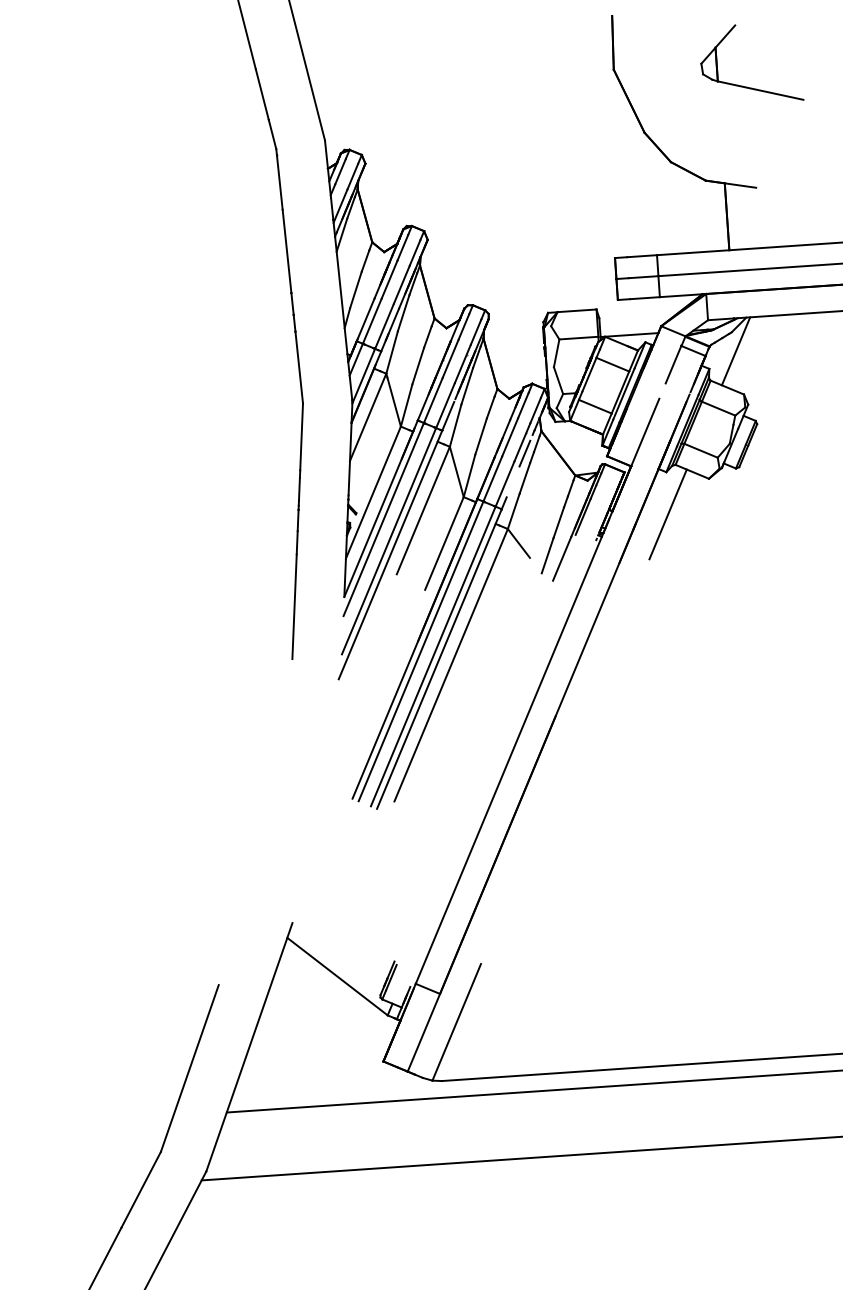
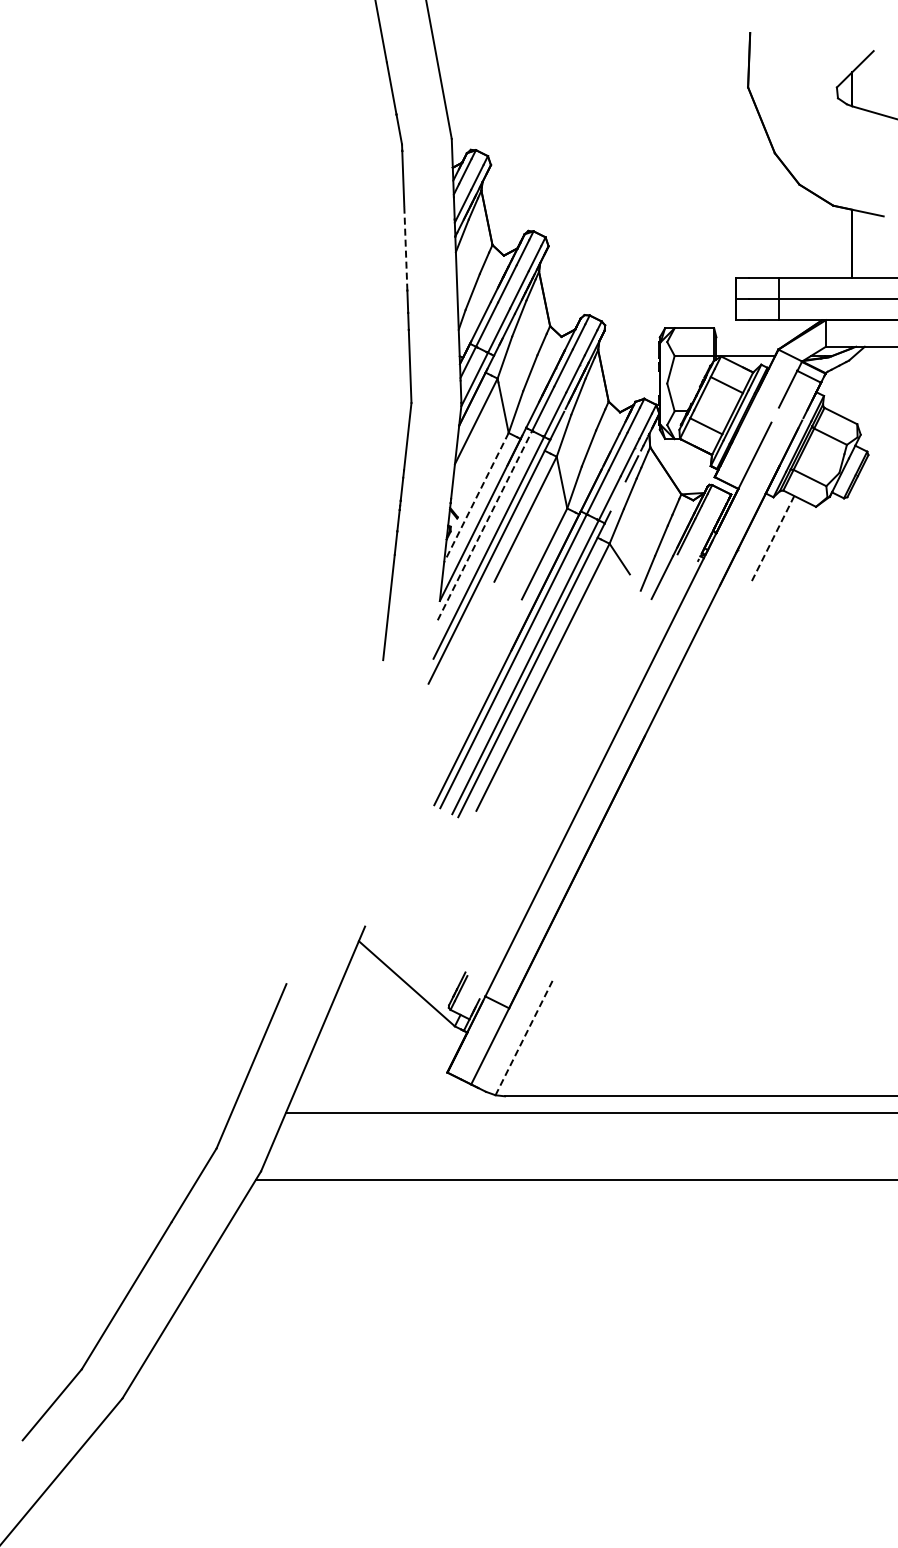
line: (286, 250) -> (405, 247), solid -> dashed
line: (735, 350) -> (851, 379), removed
line: (373, 493) -> (476, 498), solid -> dashed
line: (668, 514) -> (772, 540), solid -> dashed
line: (383, 519) -> (484, 525), solid -> dashed
line: (457, 1022) -> (524, 1038), solid -> dashed

